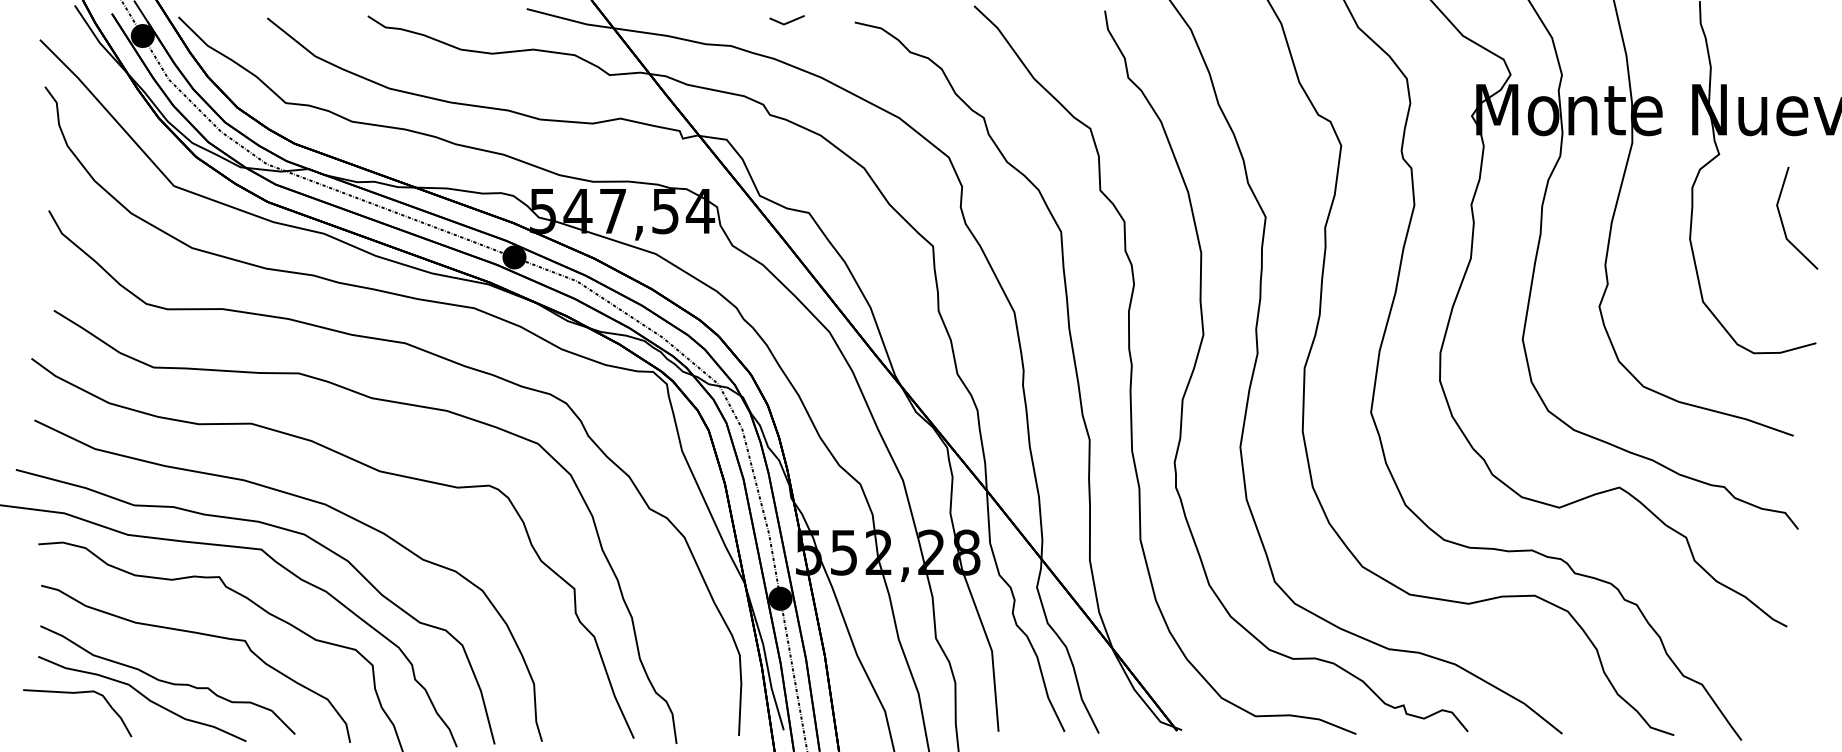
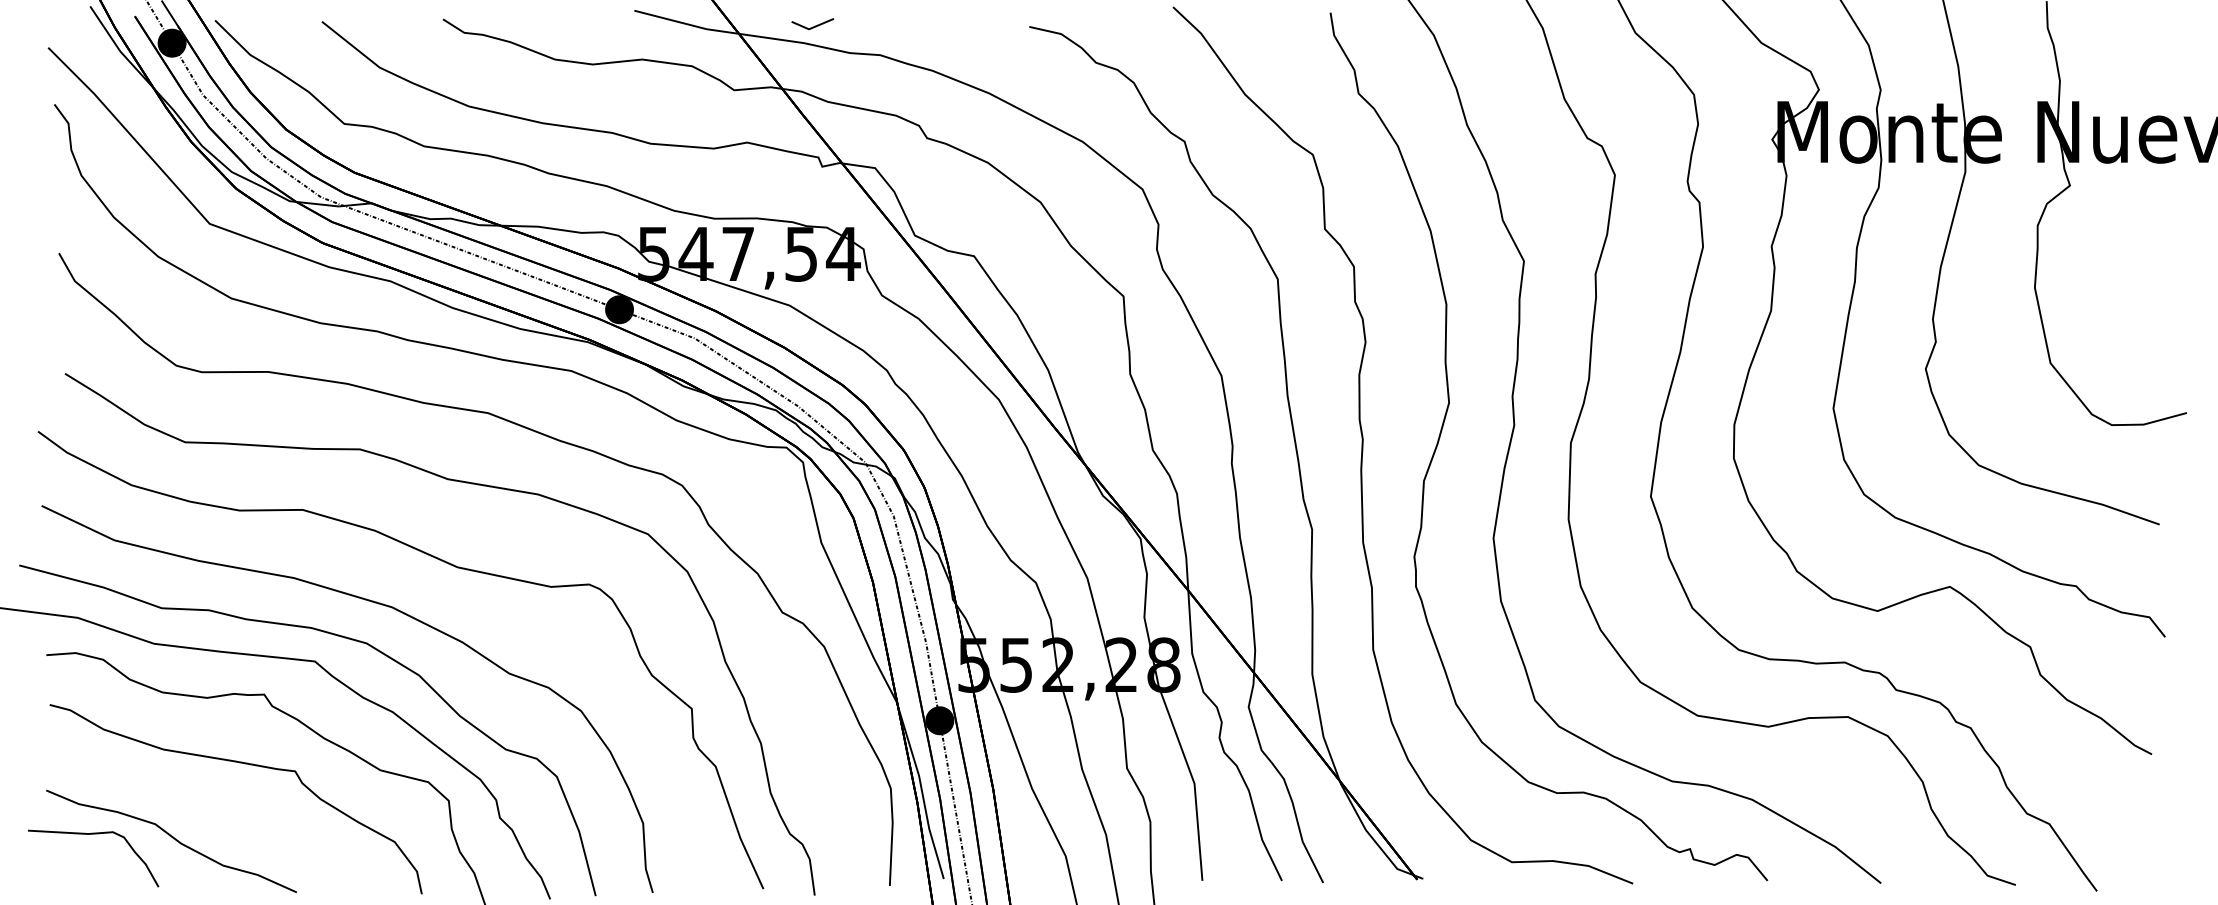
line: (786, 22) -> (812, 26), moved
line: (1782, 221) -> (2146, 266), removed
curve: (167, 681) -> (201, 820), removed

